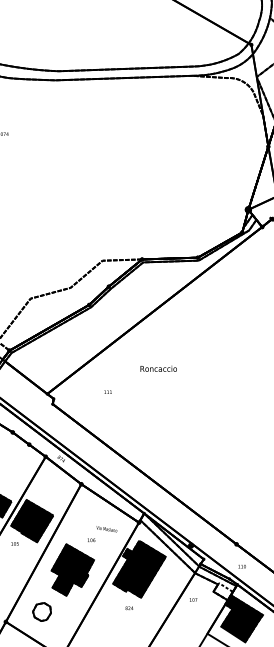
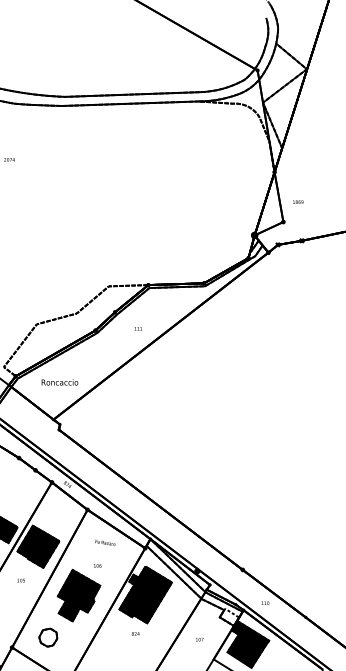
text: (158, 368) -> (59, 382), moved
text: (107, 391) -> (137, 328), moved
text: (107, 528) -> (105, 542), moved
text: (14, 543) -> (20, 580), moved
text: (242, 565) -> (265, 602), moved
text: (193, 599) -> (199, 639), moved

